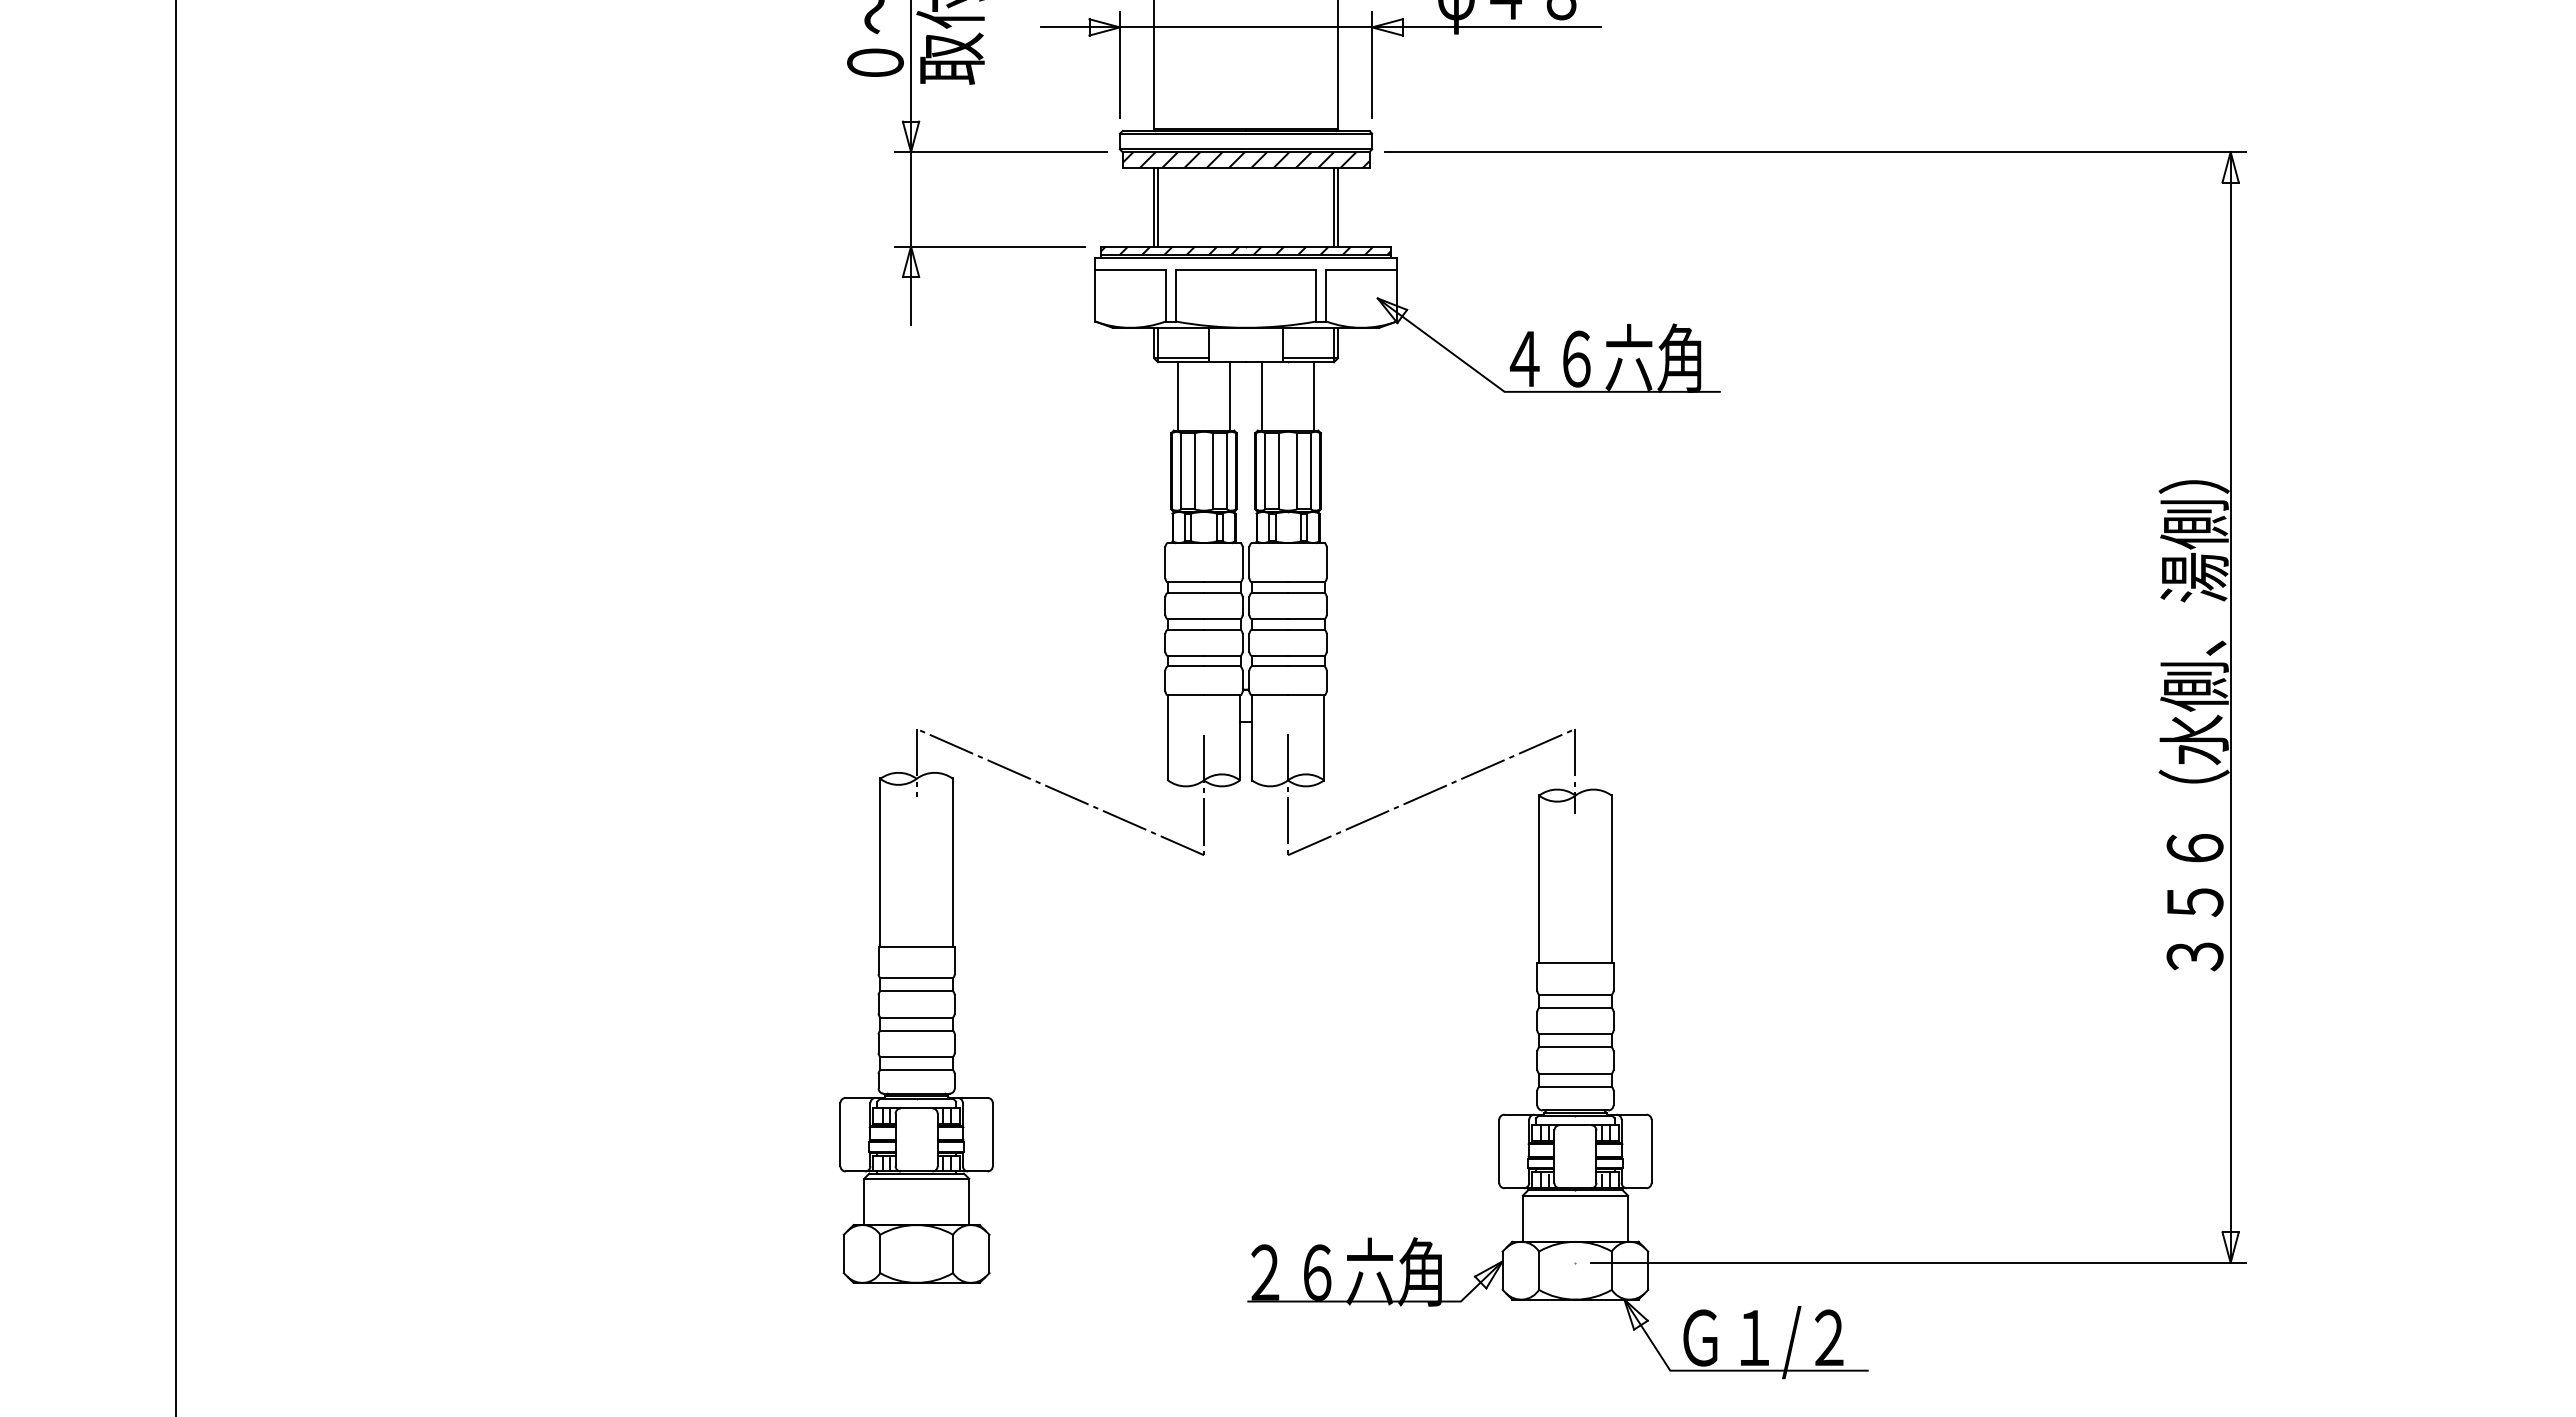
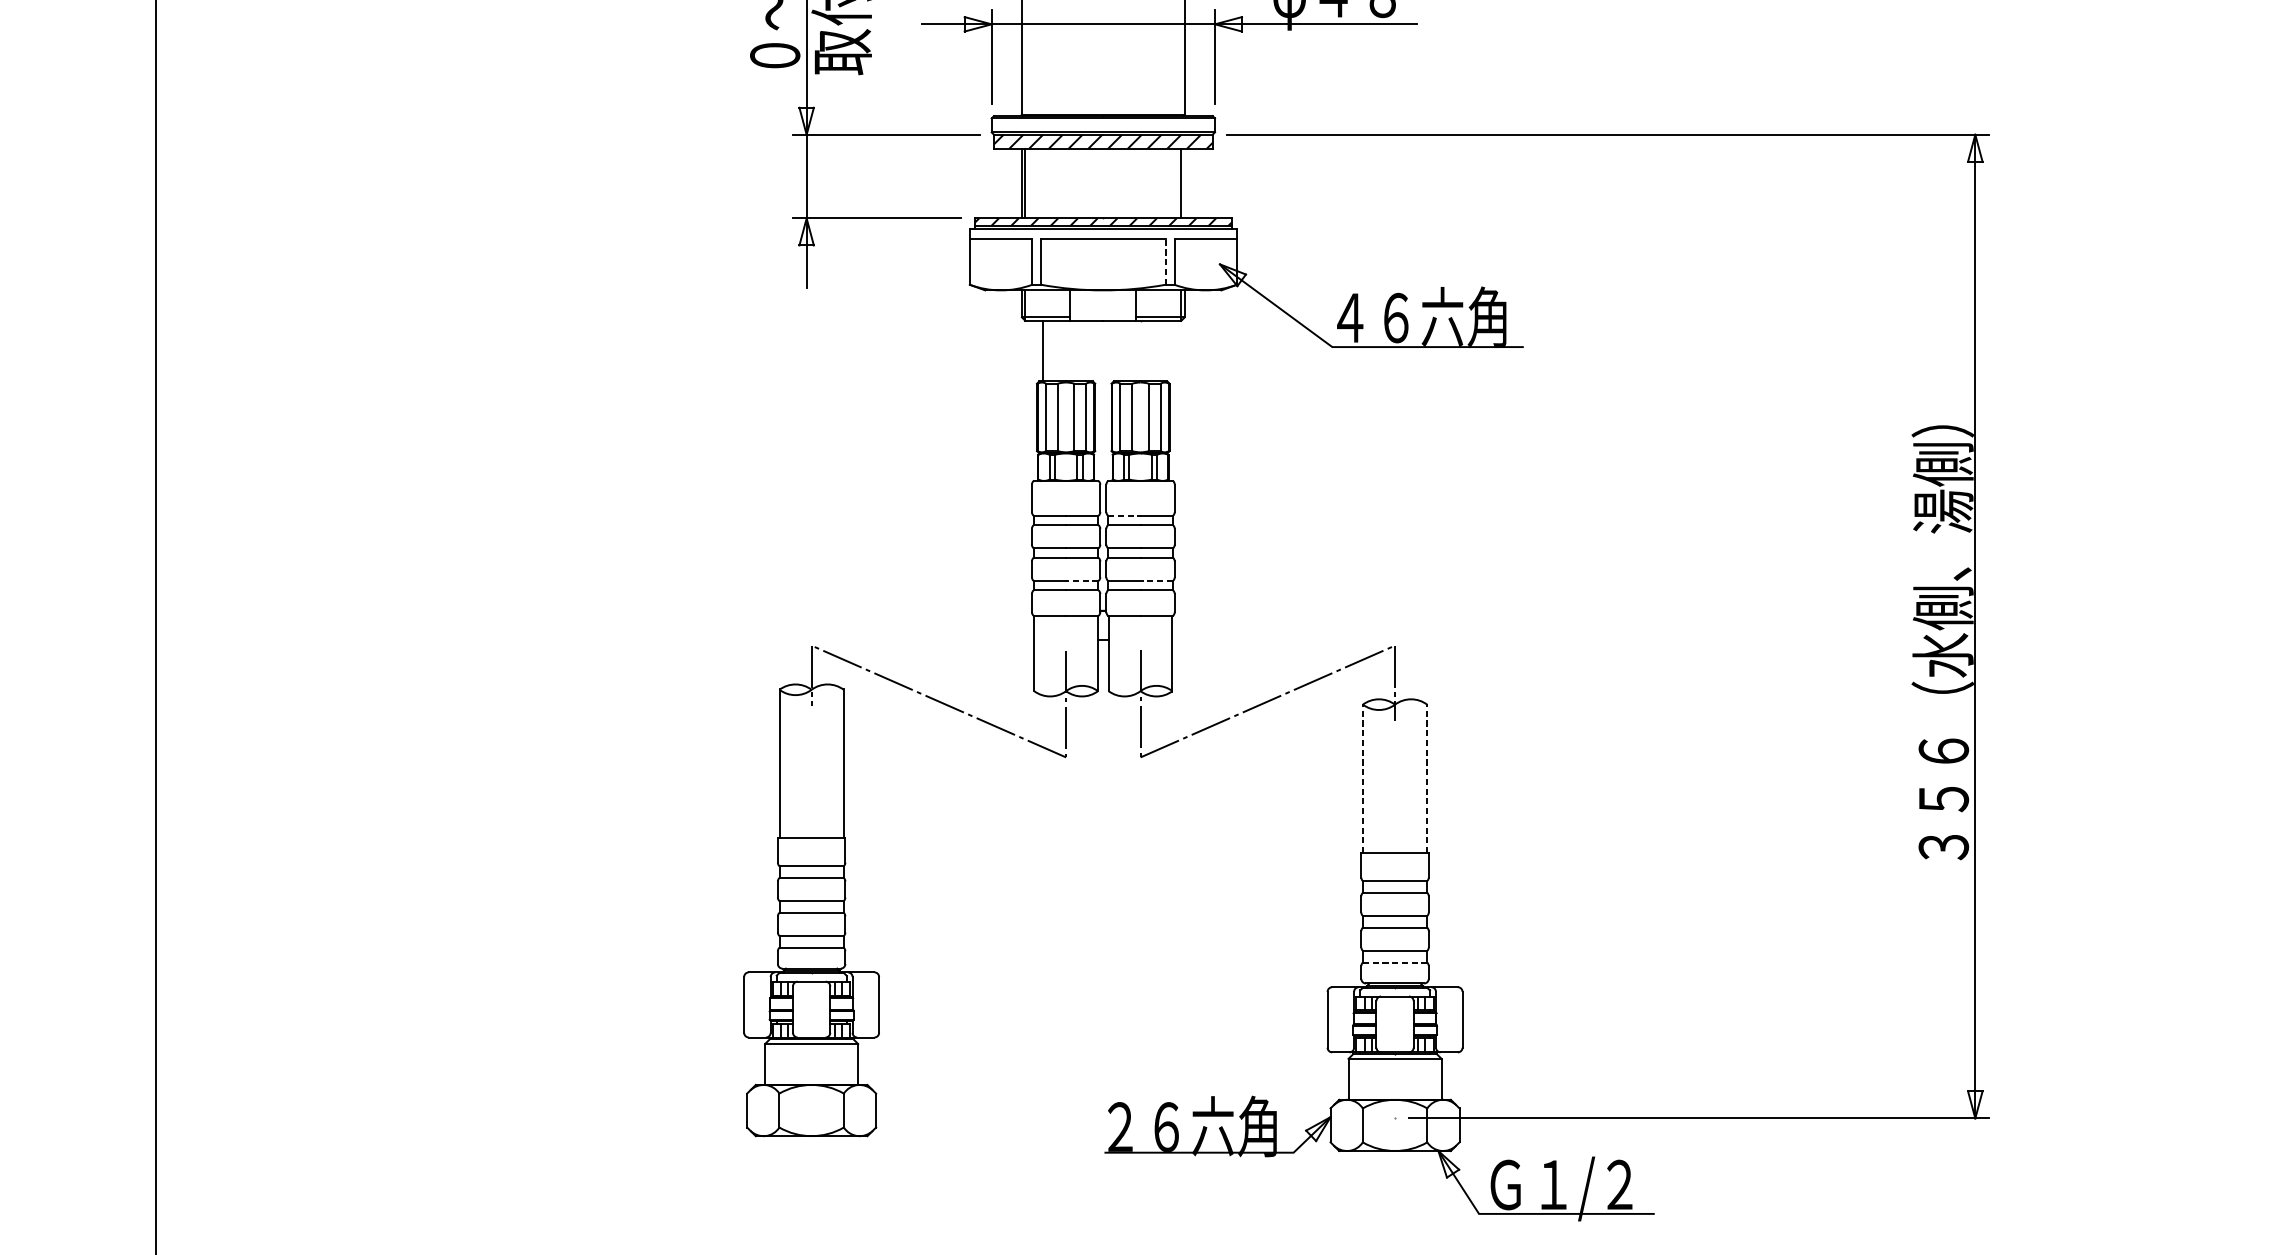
line: (1338, 206) -> (1185, 182), removed
line: (1316, 295) -> (1165, 261), solid -> dashed
line: (1230, 396) -> (1089, 351), removed
line: (1261, 396) -> (1117, 351), removed
line: (1314, 396) -> (1163, 351), removed
line: (1270, 582) -> (1125, 515), solid -> dashed
line: (1221, 655) -> (1081, 580), solid -> dashed
line: (1305, 655) -> (1155, 580), solid -> dashed
line: (1539, 878) -> (1363, 778), solid -> dashed
line: (1611, 878) -> (1426, 778), solid -> dashed
line: (1575, 1086) -> (1395, 962), solid -> dashed

